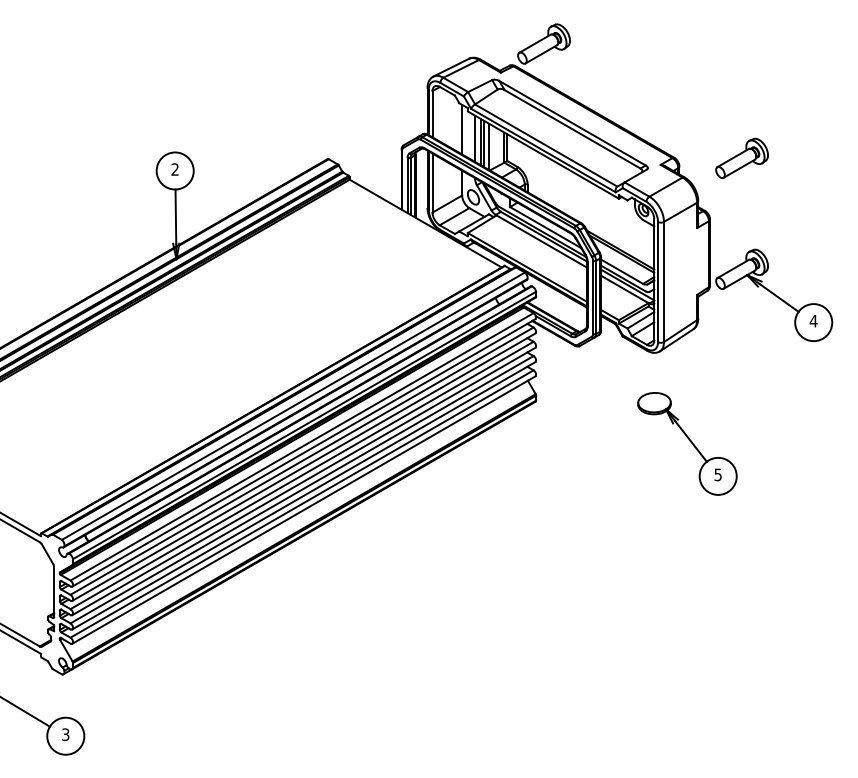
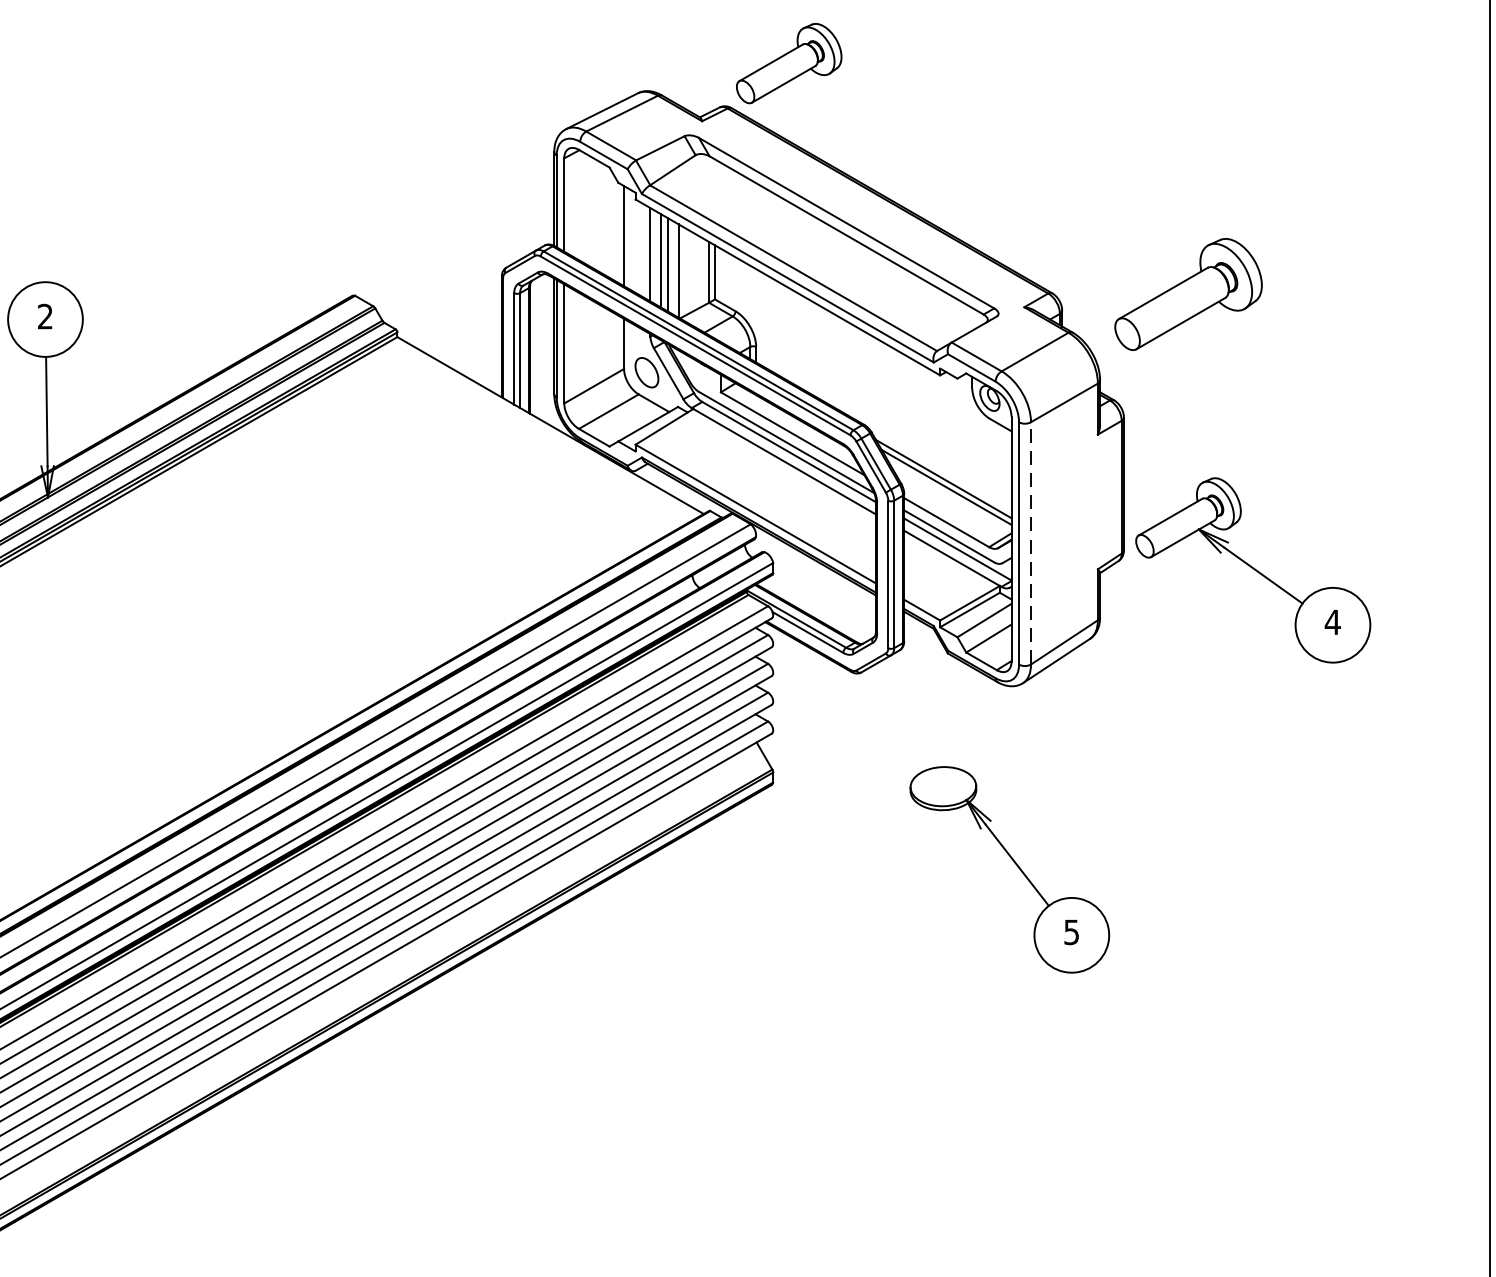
part: (741, 157) -> (1187, 292), size x1.4
line: (663, 281) -> (1030, 542), solid -> dashed
part: (687, 443) -> (1009, 868), moved

